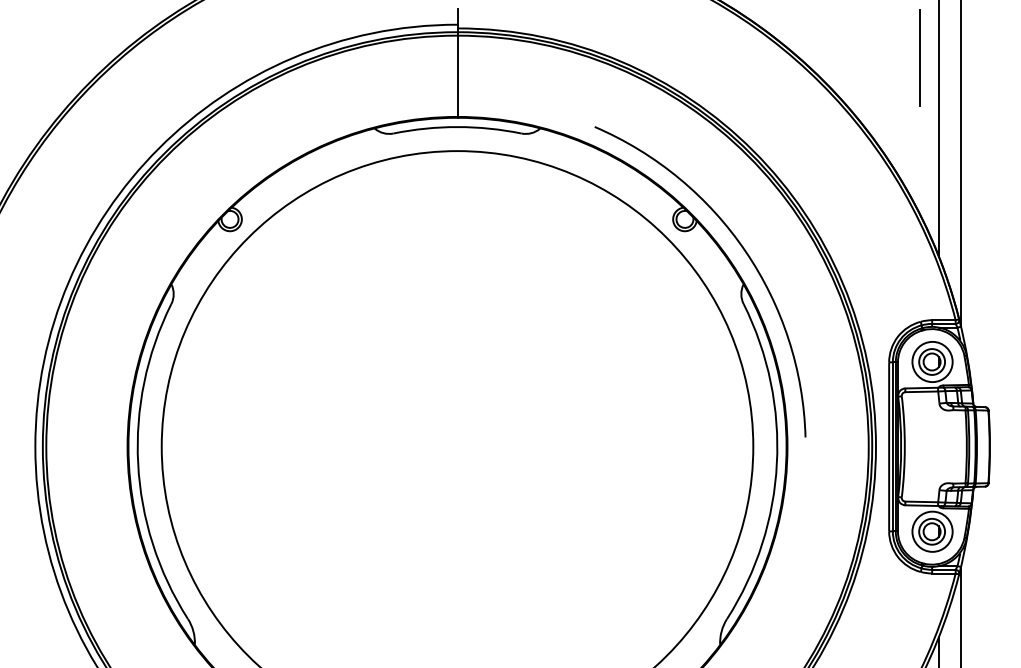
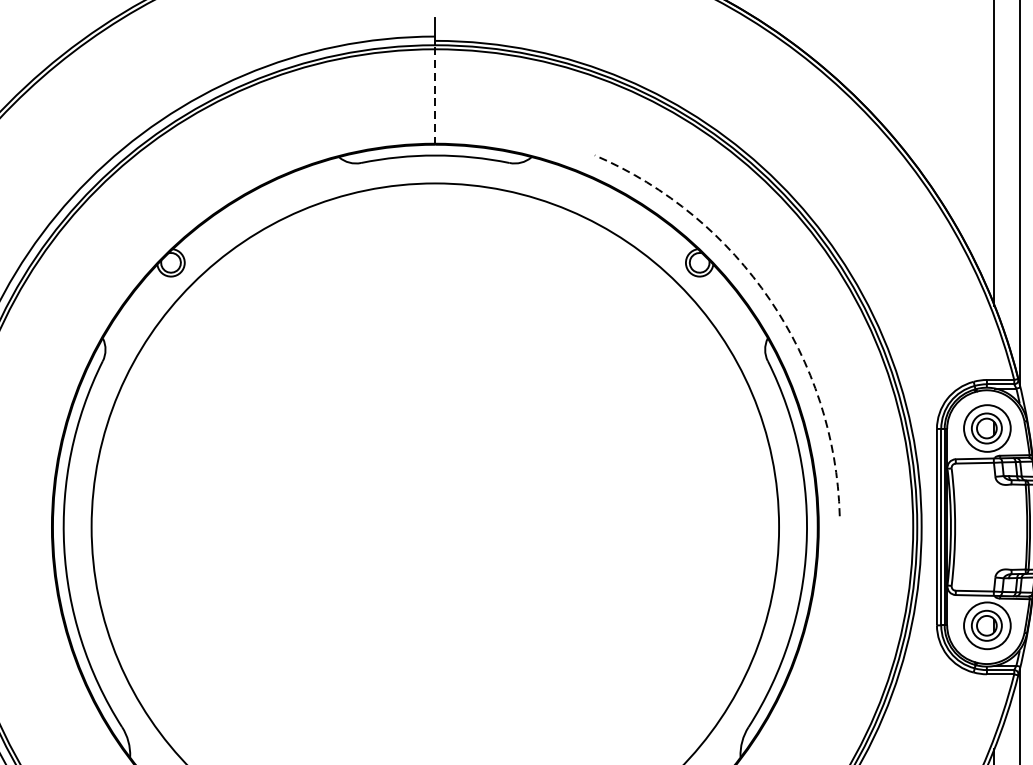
line: (919, 58) -> (972, 75), removed
line: (457, 75) -> (435, 95), solid -> dashed
arc: (745, 251) -> (770, 300), solid -> dashed

